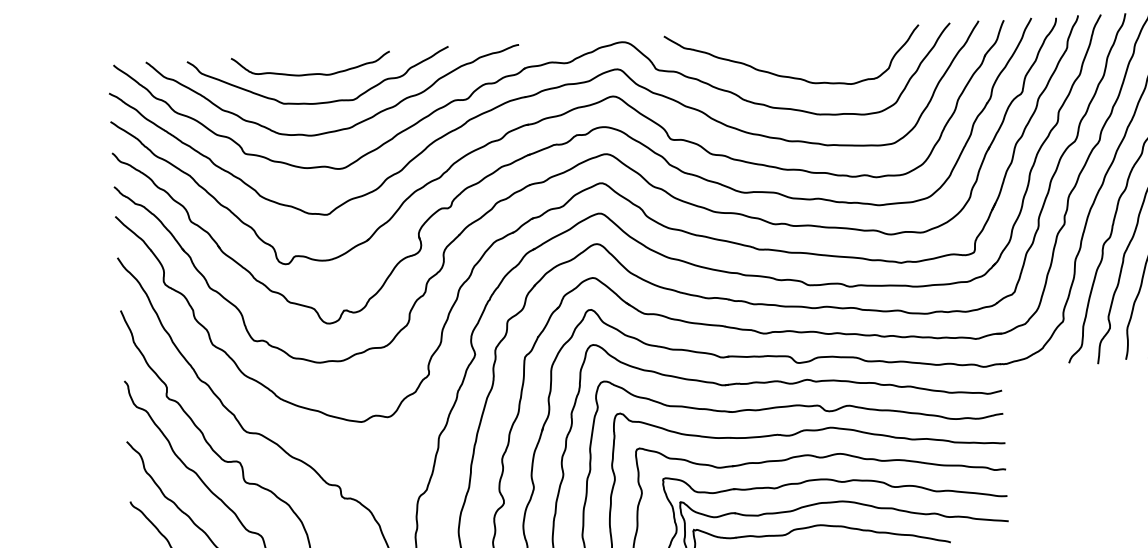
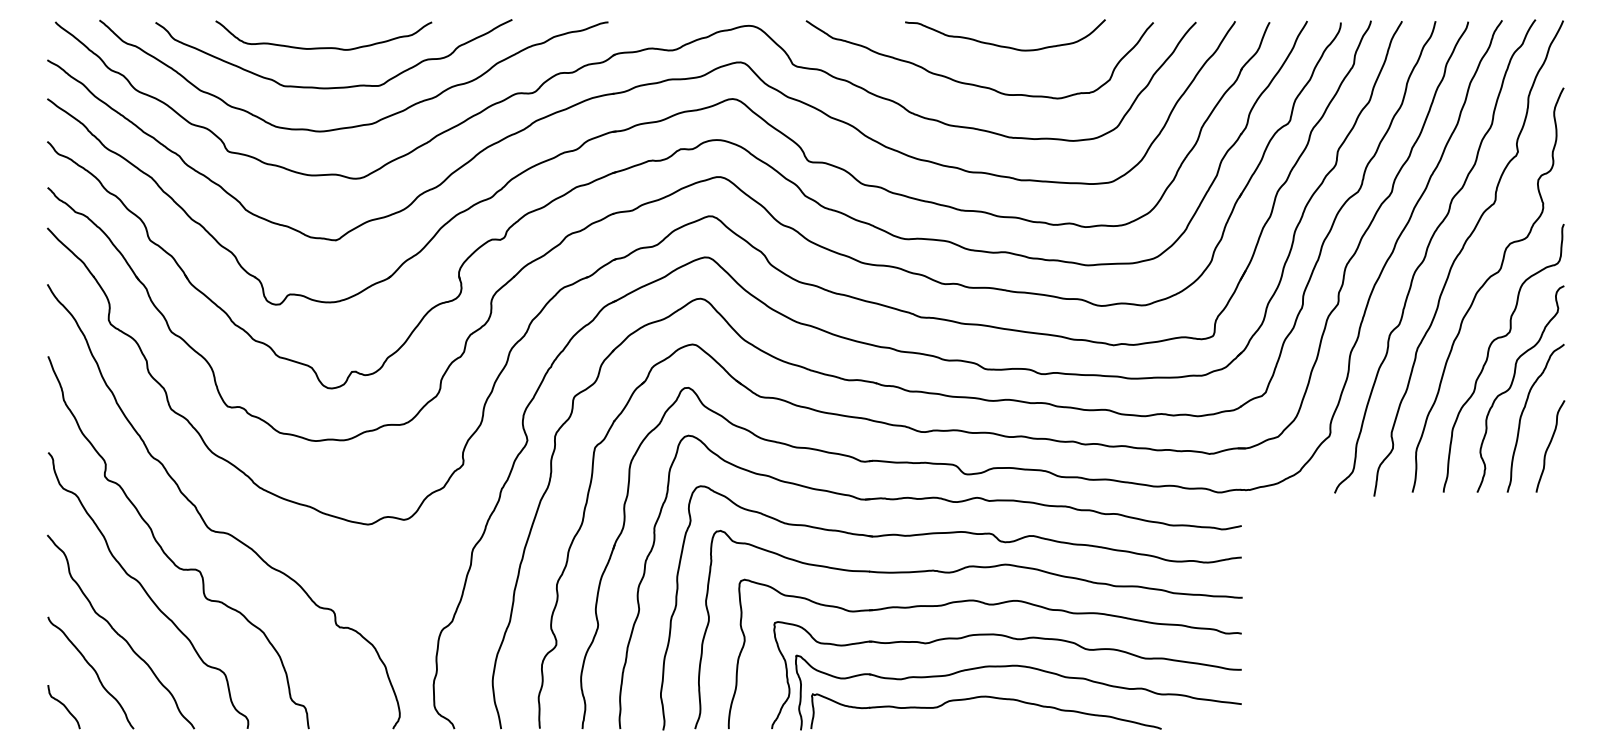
curve: (809, 47) -> (1003, 45), added

